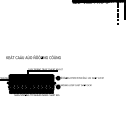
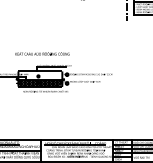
hatch: (31, 79) -> (40, 75), removed
hatch: (31, 91) -> (40, 87), removed

